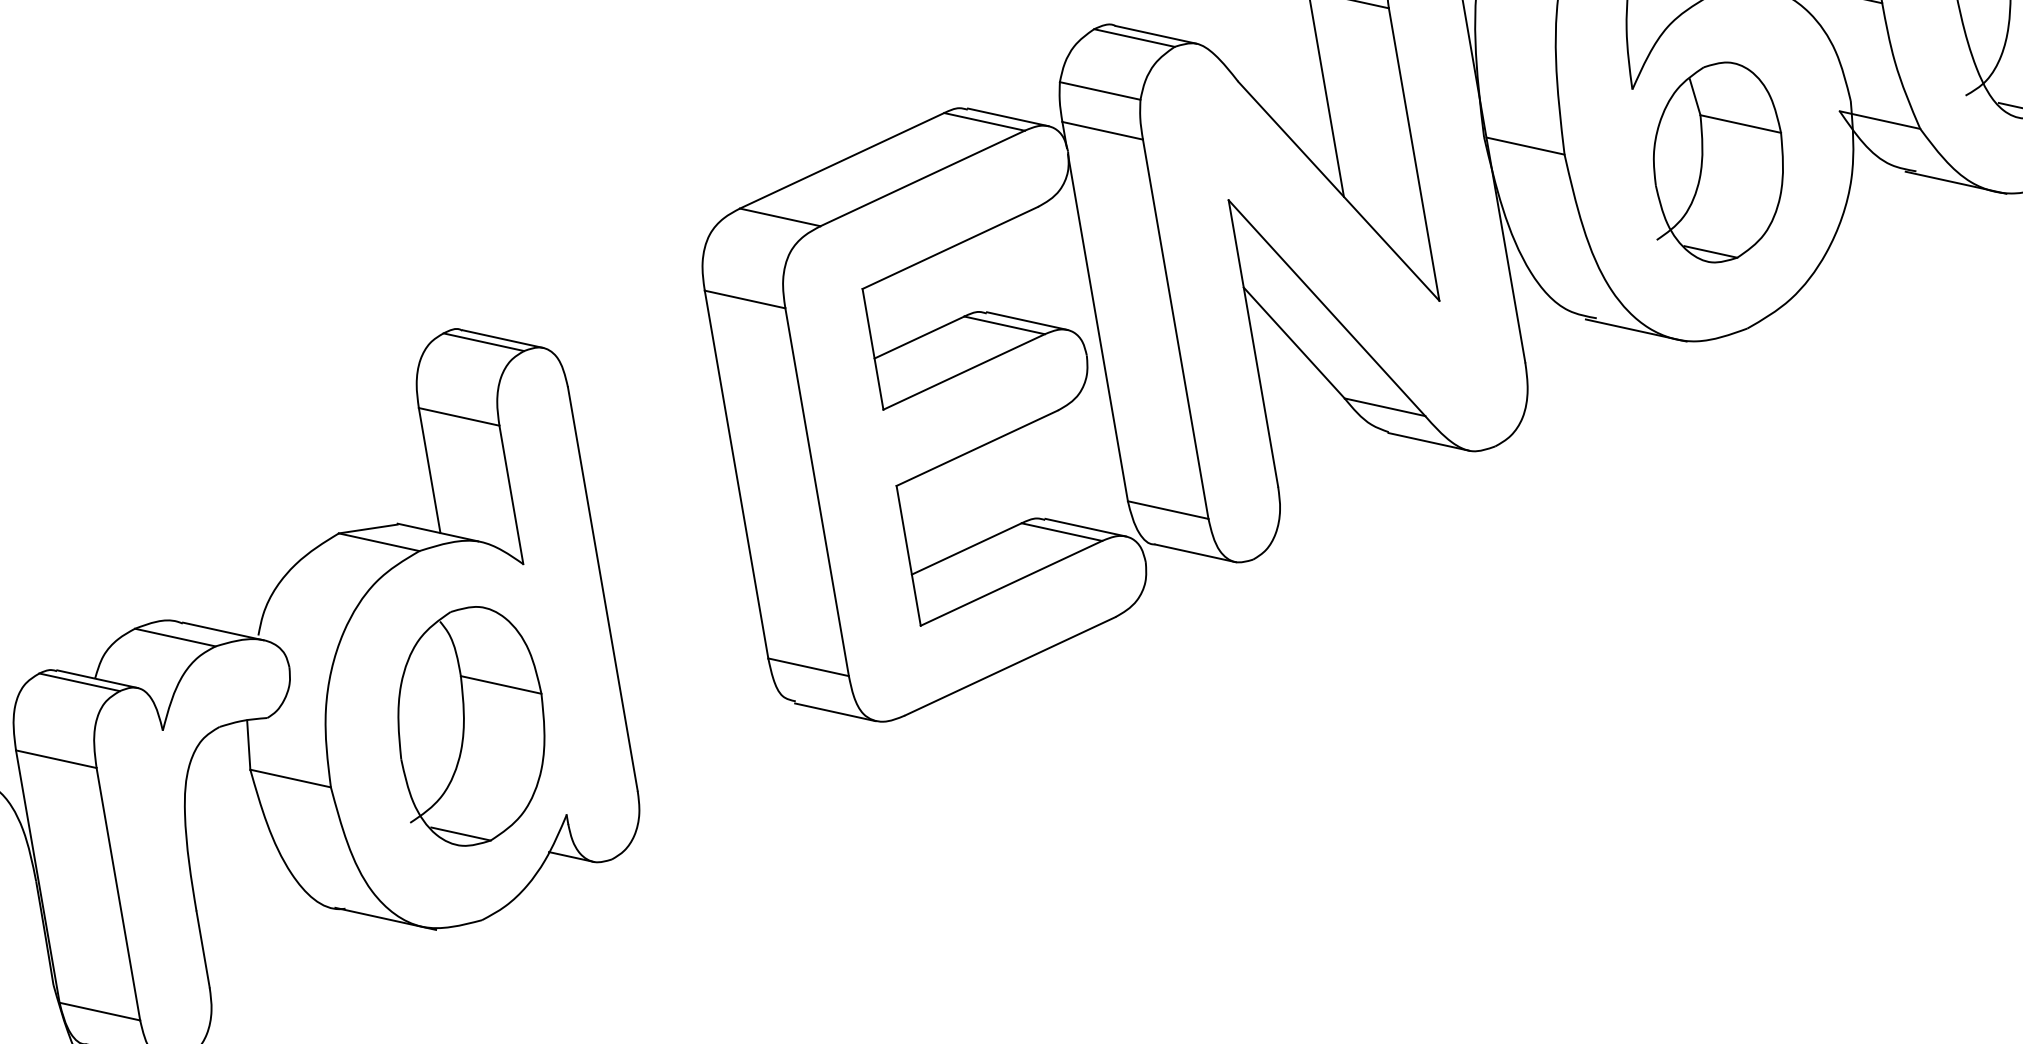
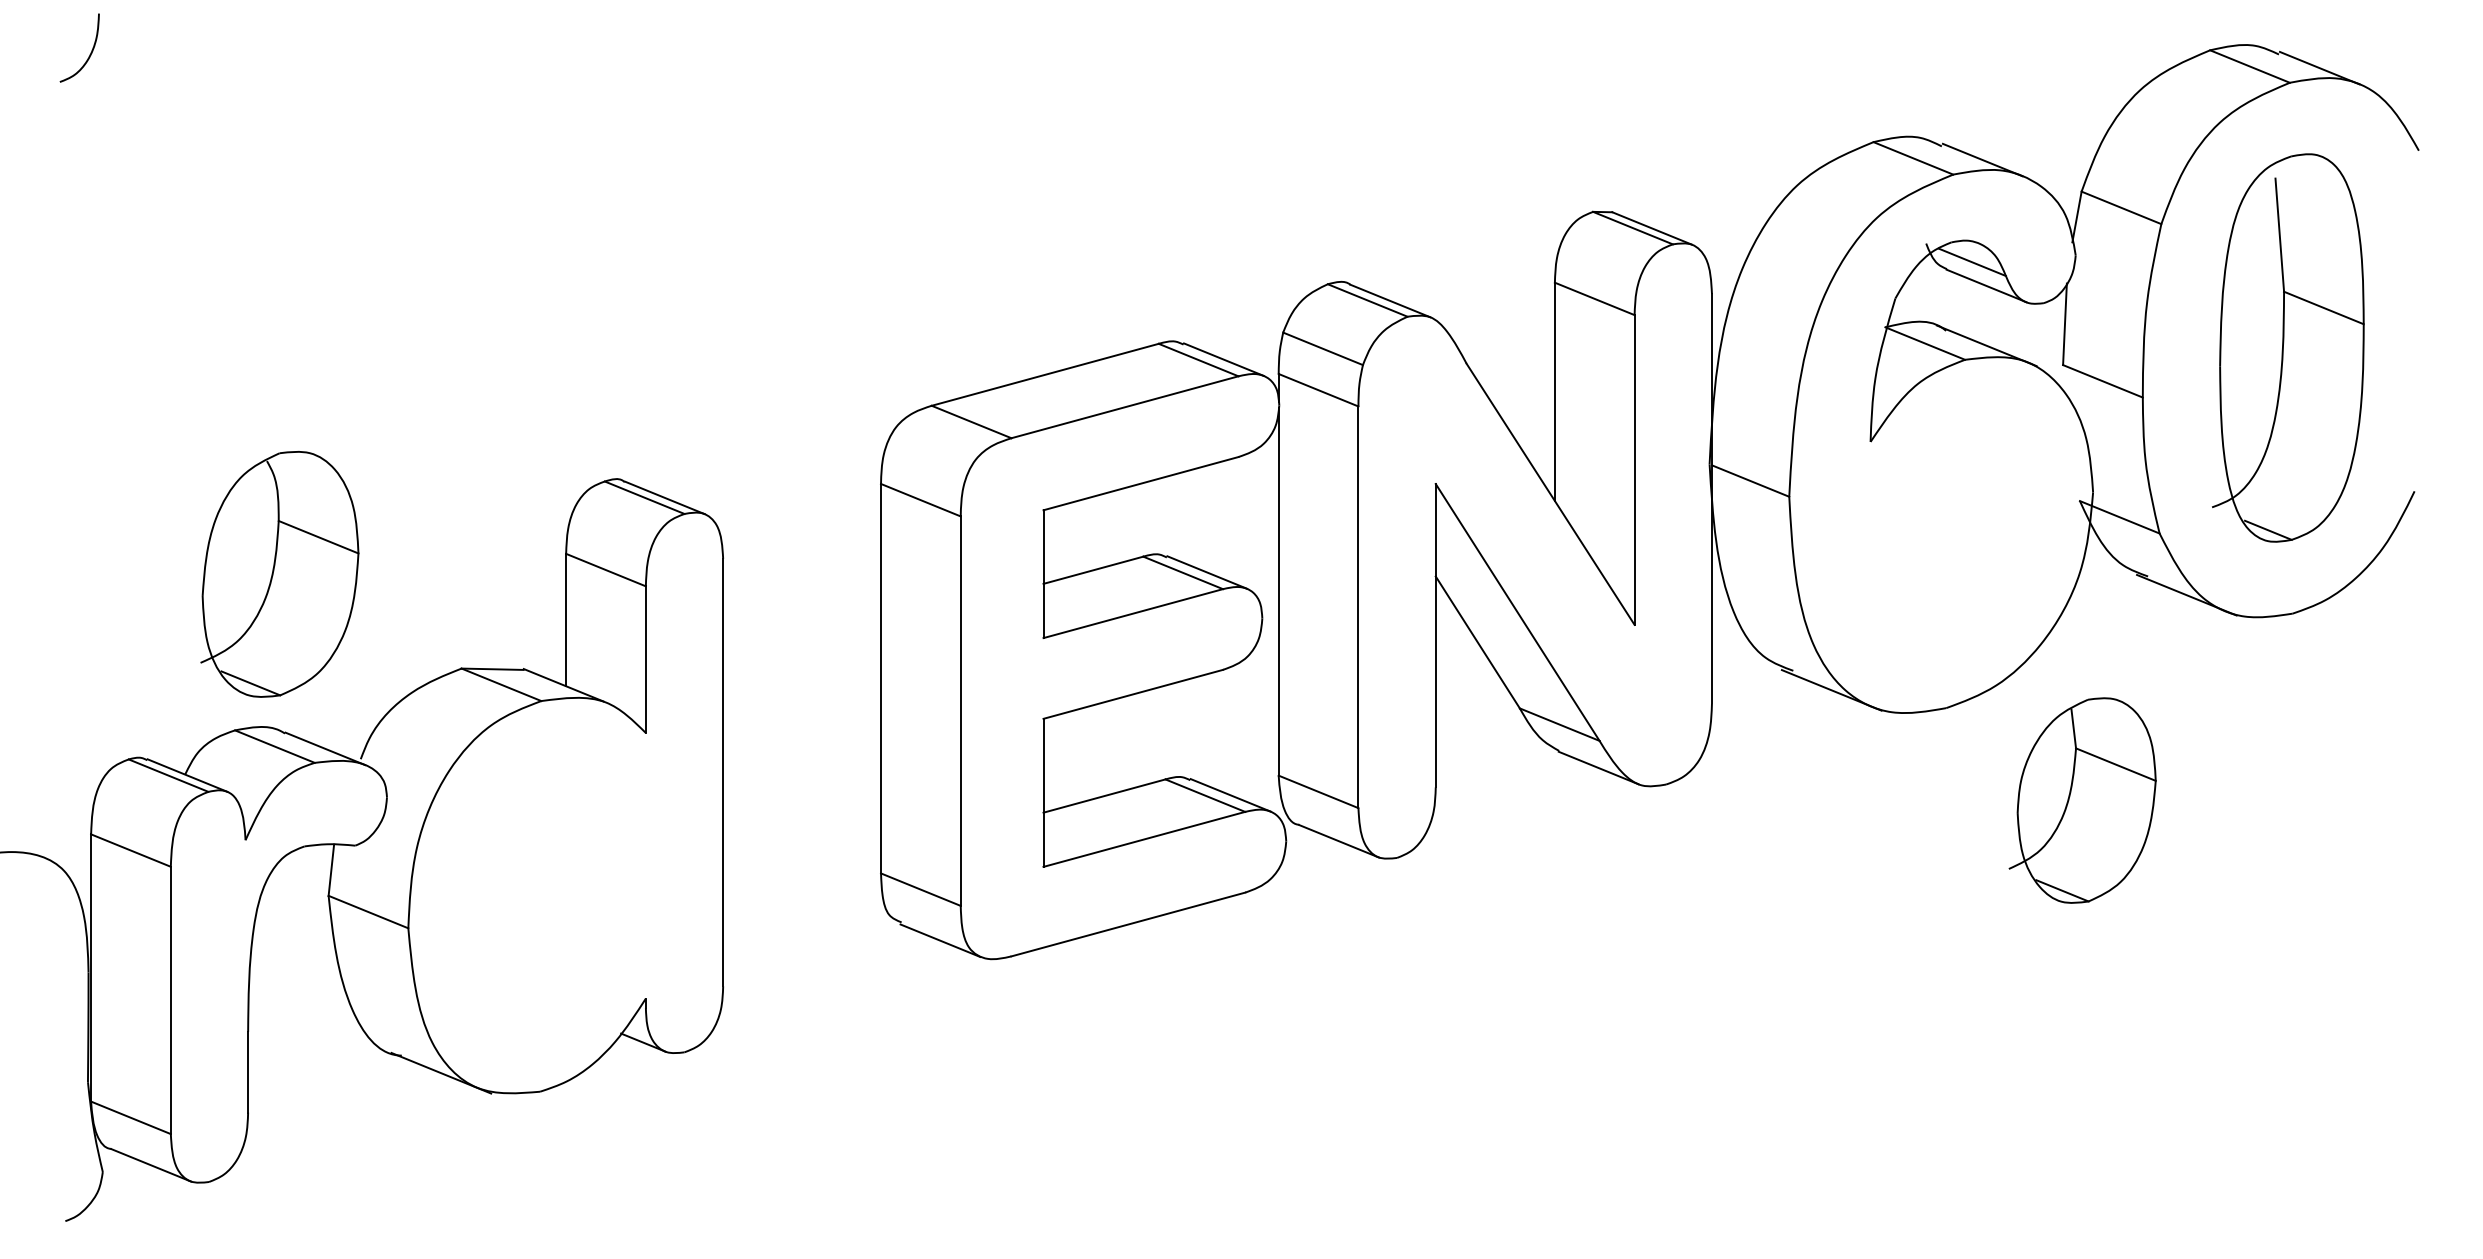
part: (1715, 163) -> (2082, 800), moved
part: (470, 726) -> (279, 574), moved

